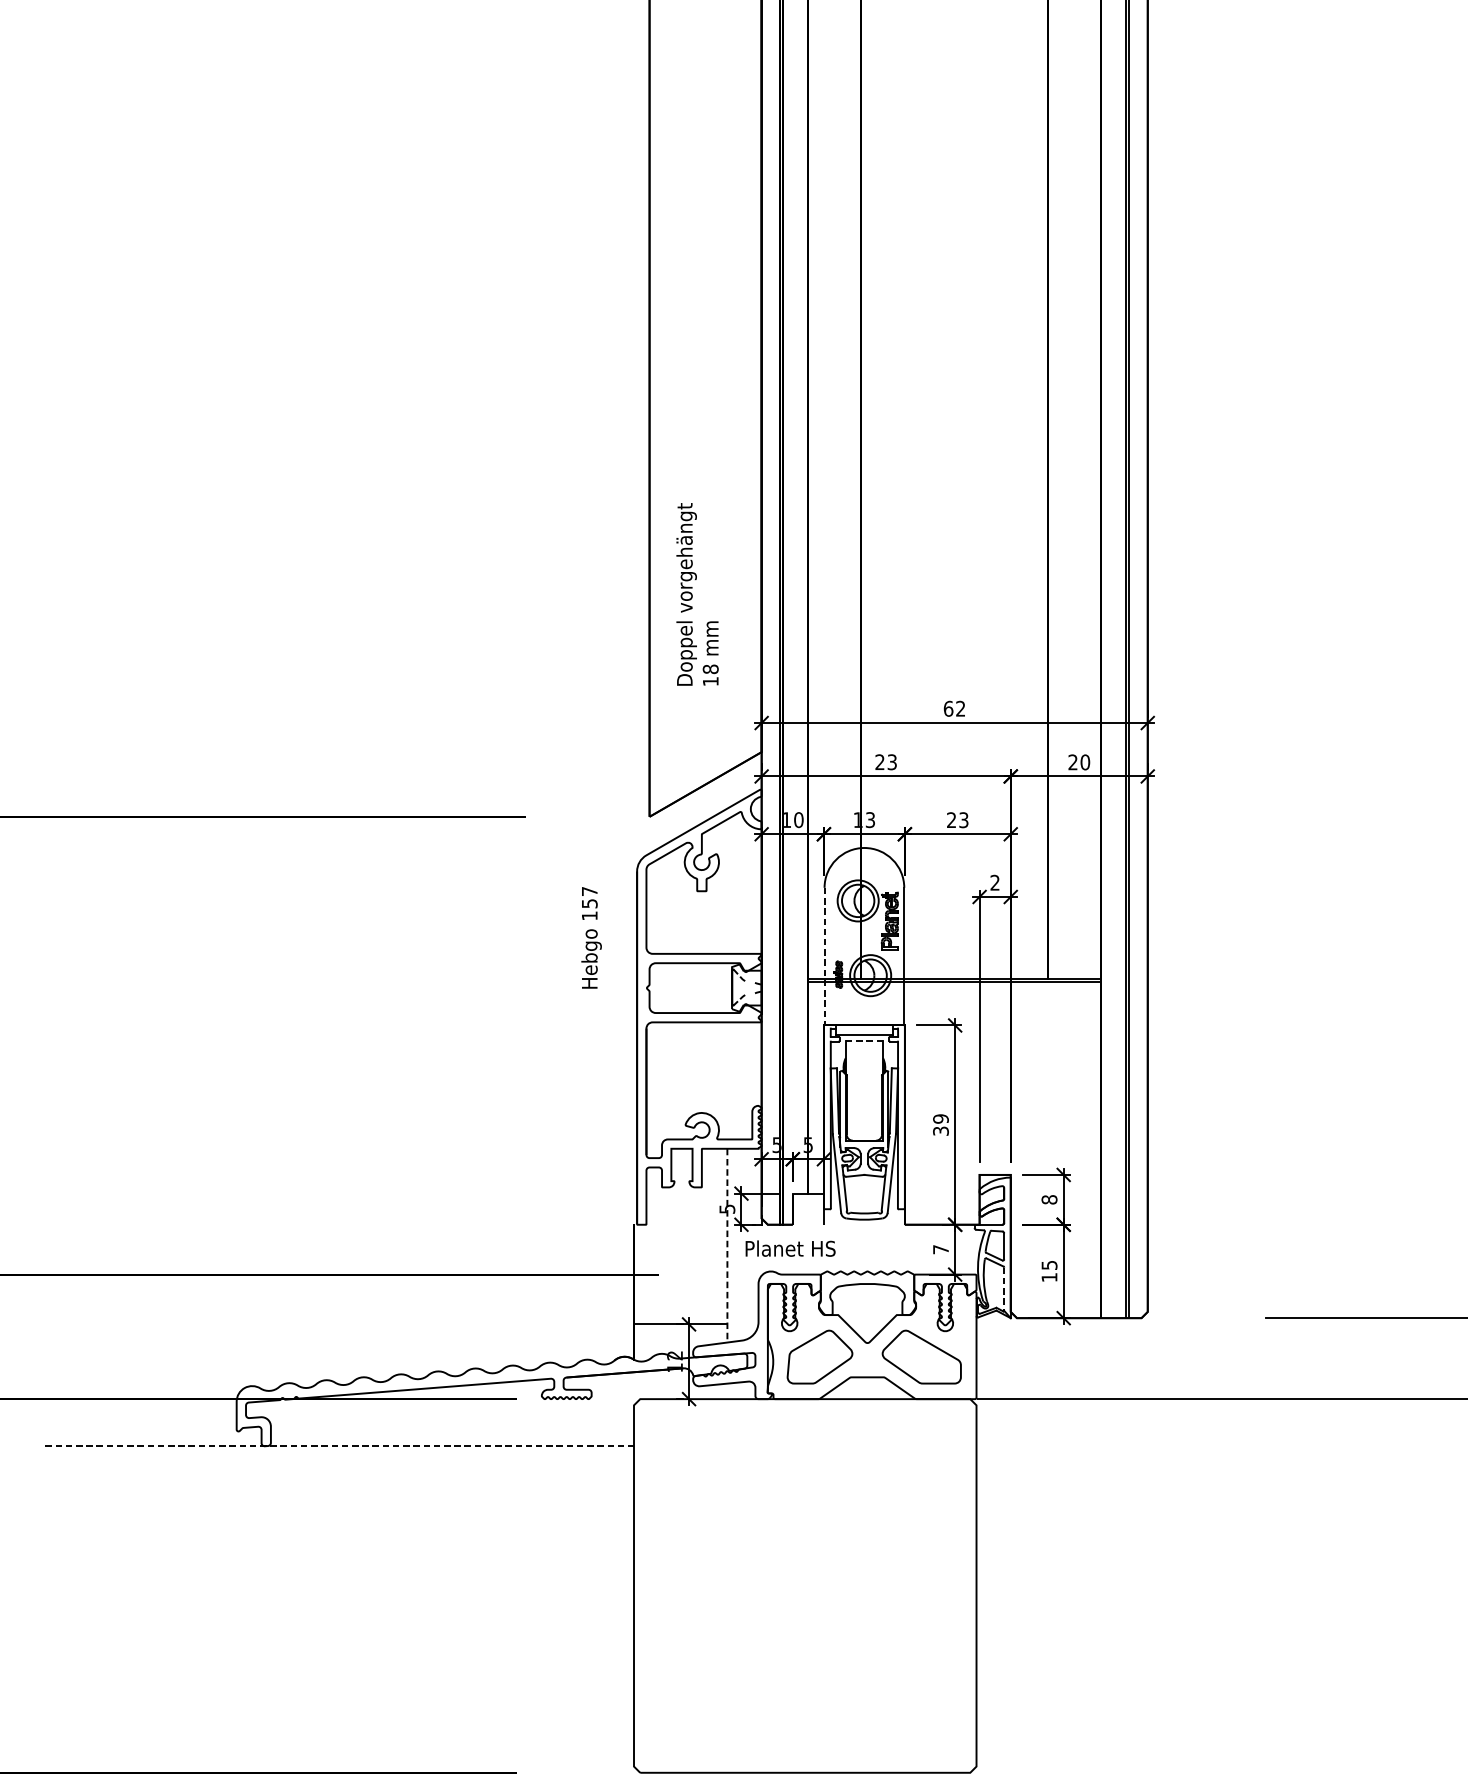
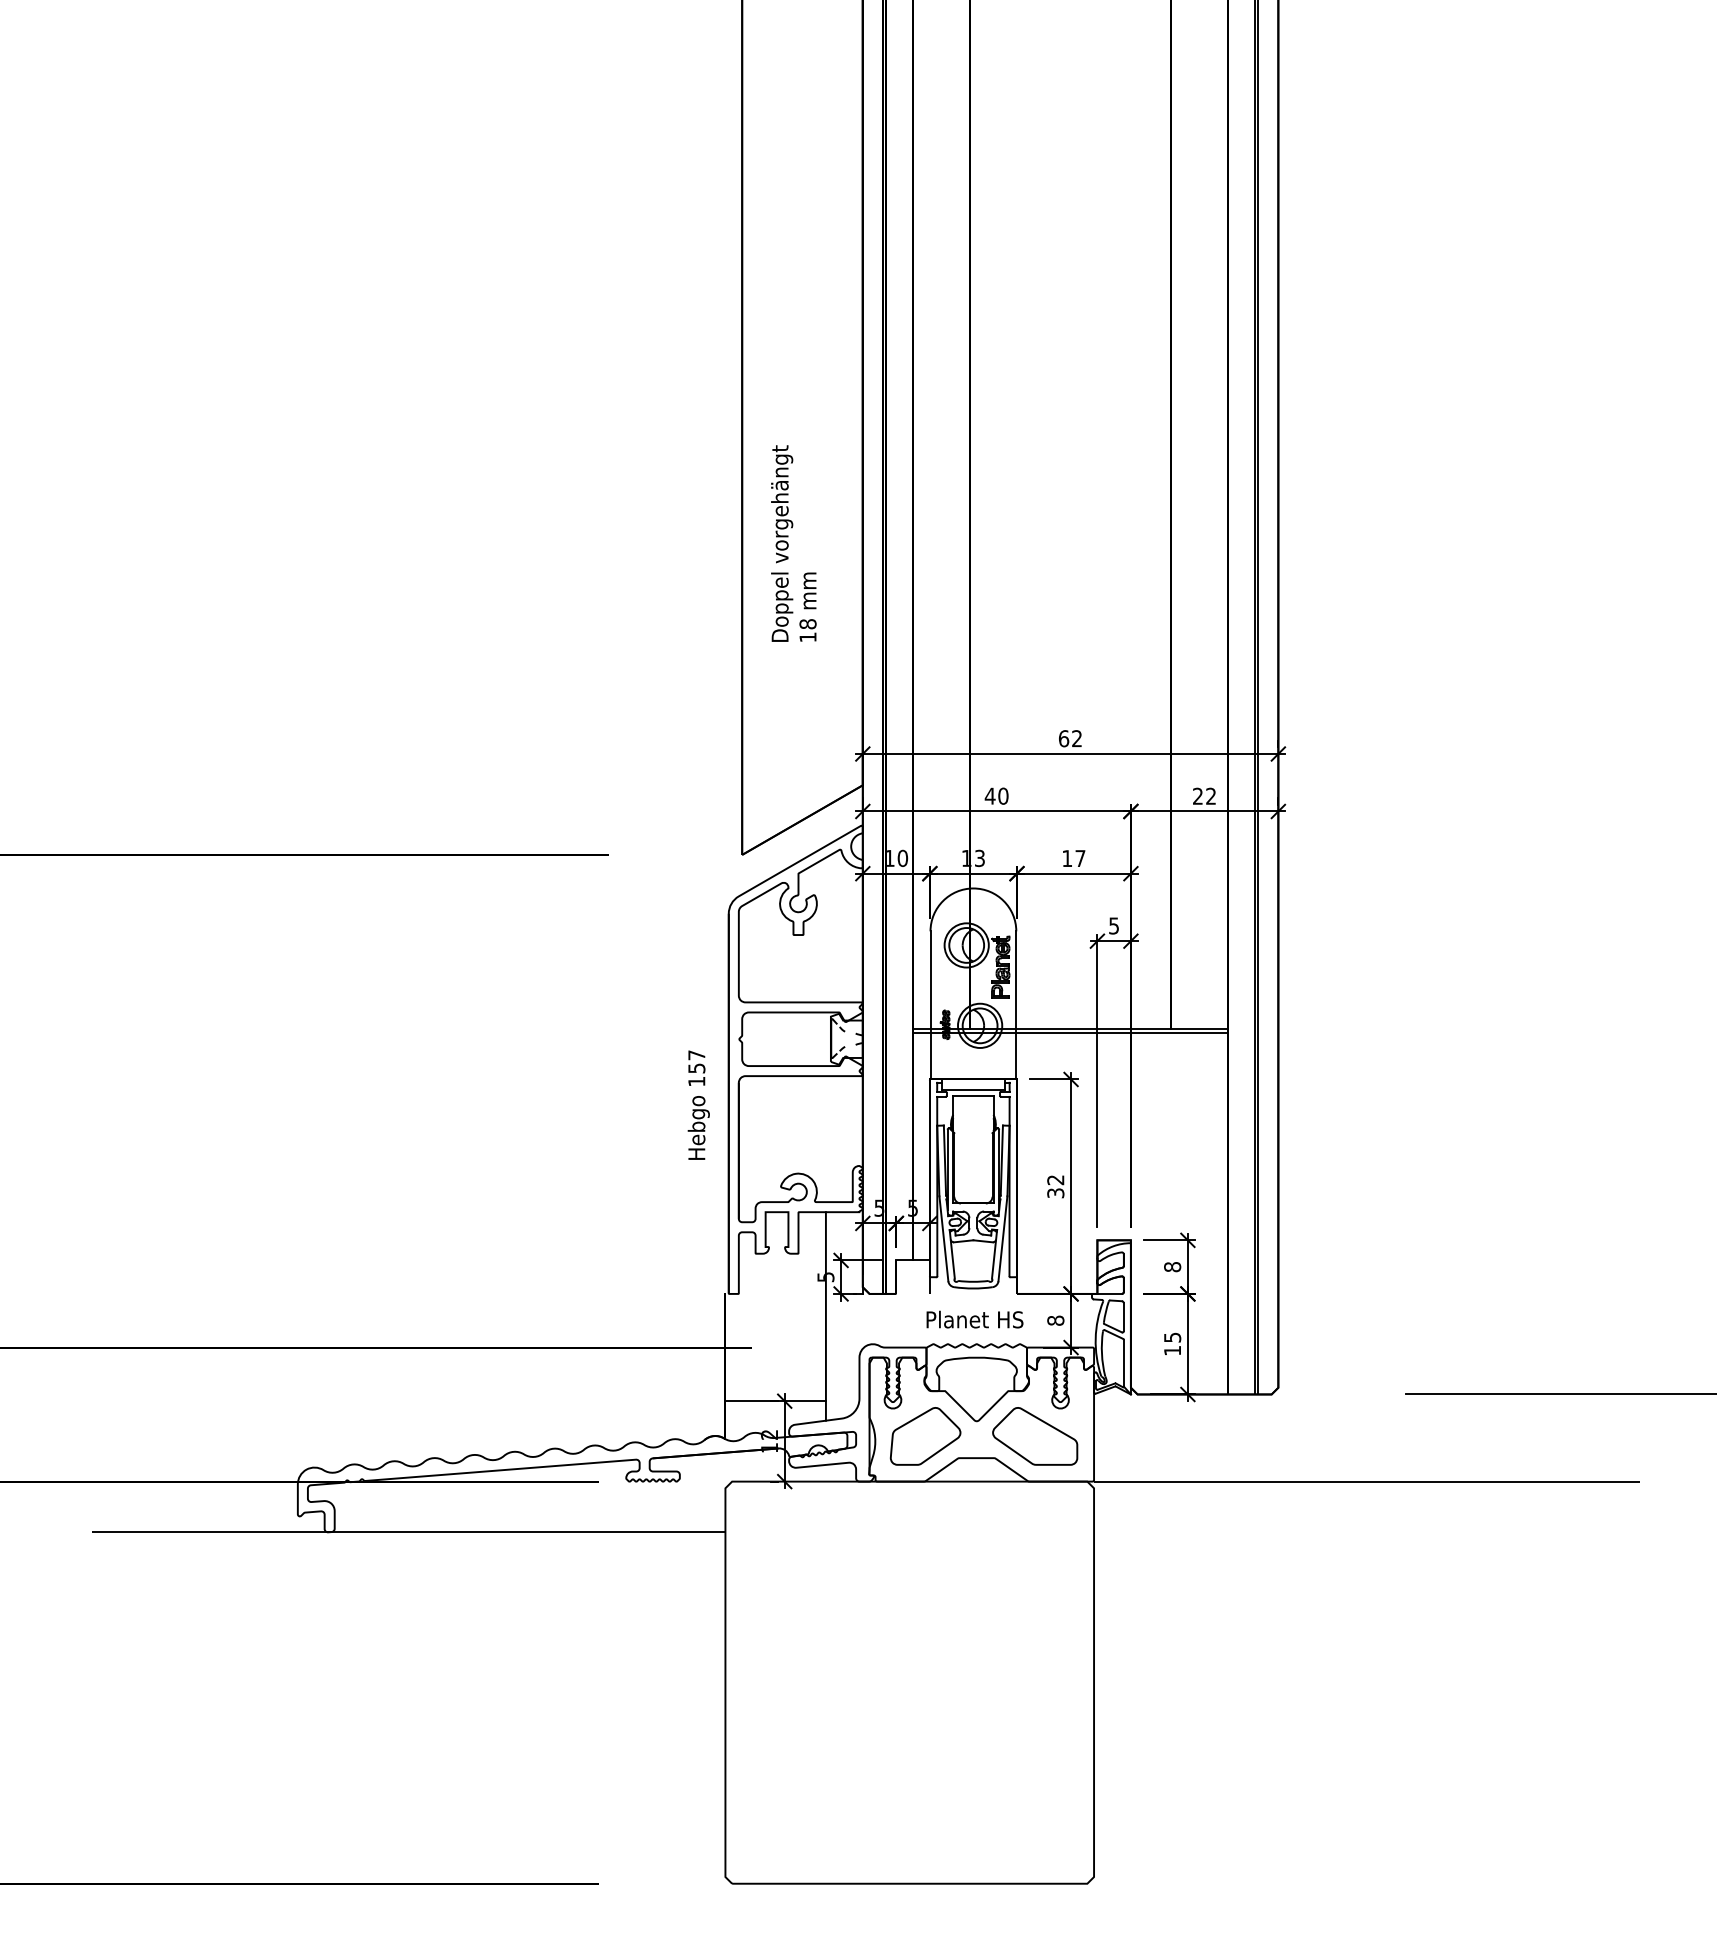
text: (697, 594) -> (793, 543), moved
text: (885, 761) -> (996, 795), 23 -> 40
text: (1085, 761) -> (1211, 795), 20 -> 22
text: (957, 820) -> (1073, 858), 23 -> 17
text: (994, 882) -> (1113, 925), 2 -> 5
text: (591, 937) -> (698, 1104), moved
line: (824, 956) -> (930, 1005), dashed -> solid
line: (863, 1041) -> (972, 1096), dashed -> solid
text: (940, 1119) -> (1055, 1180), 39 -> 32
line: (726, 1245) -> (825, 1316), dashed -> solid
text: (790, 1248) -> (974, 1319), moved
text: (940, 1249) -> (1055, 1320), 7 -> 8
line: (1003, 1289) -> (1123, 1363), dashed -> solid
line: (339, 1446) -> (408, 1532), dashed -> solid

